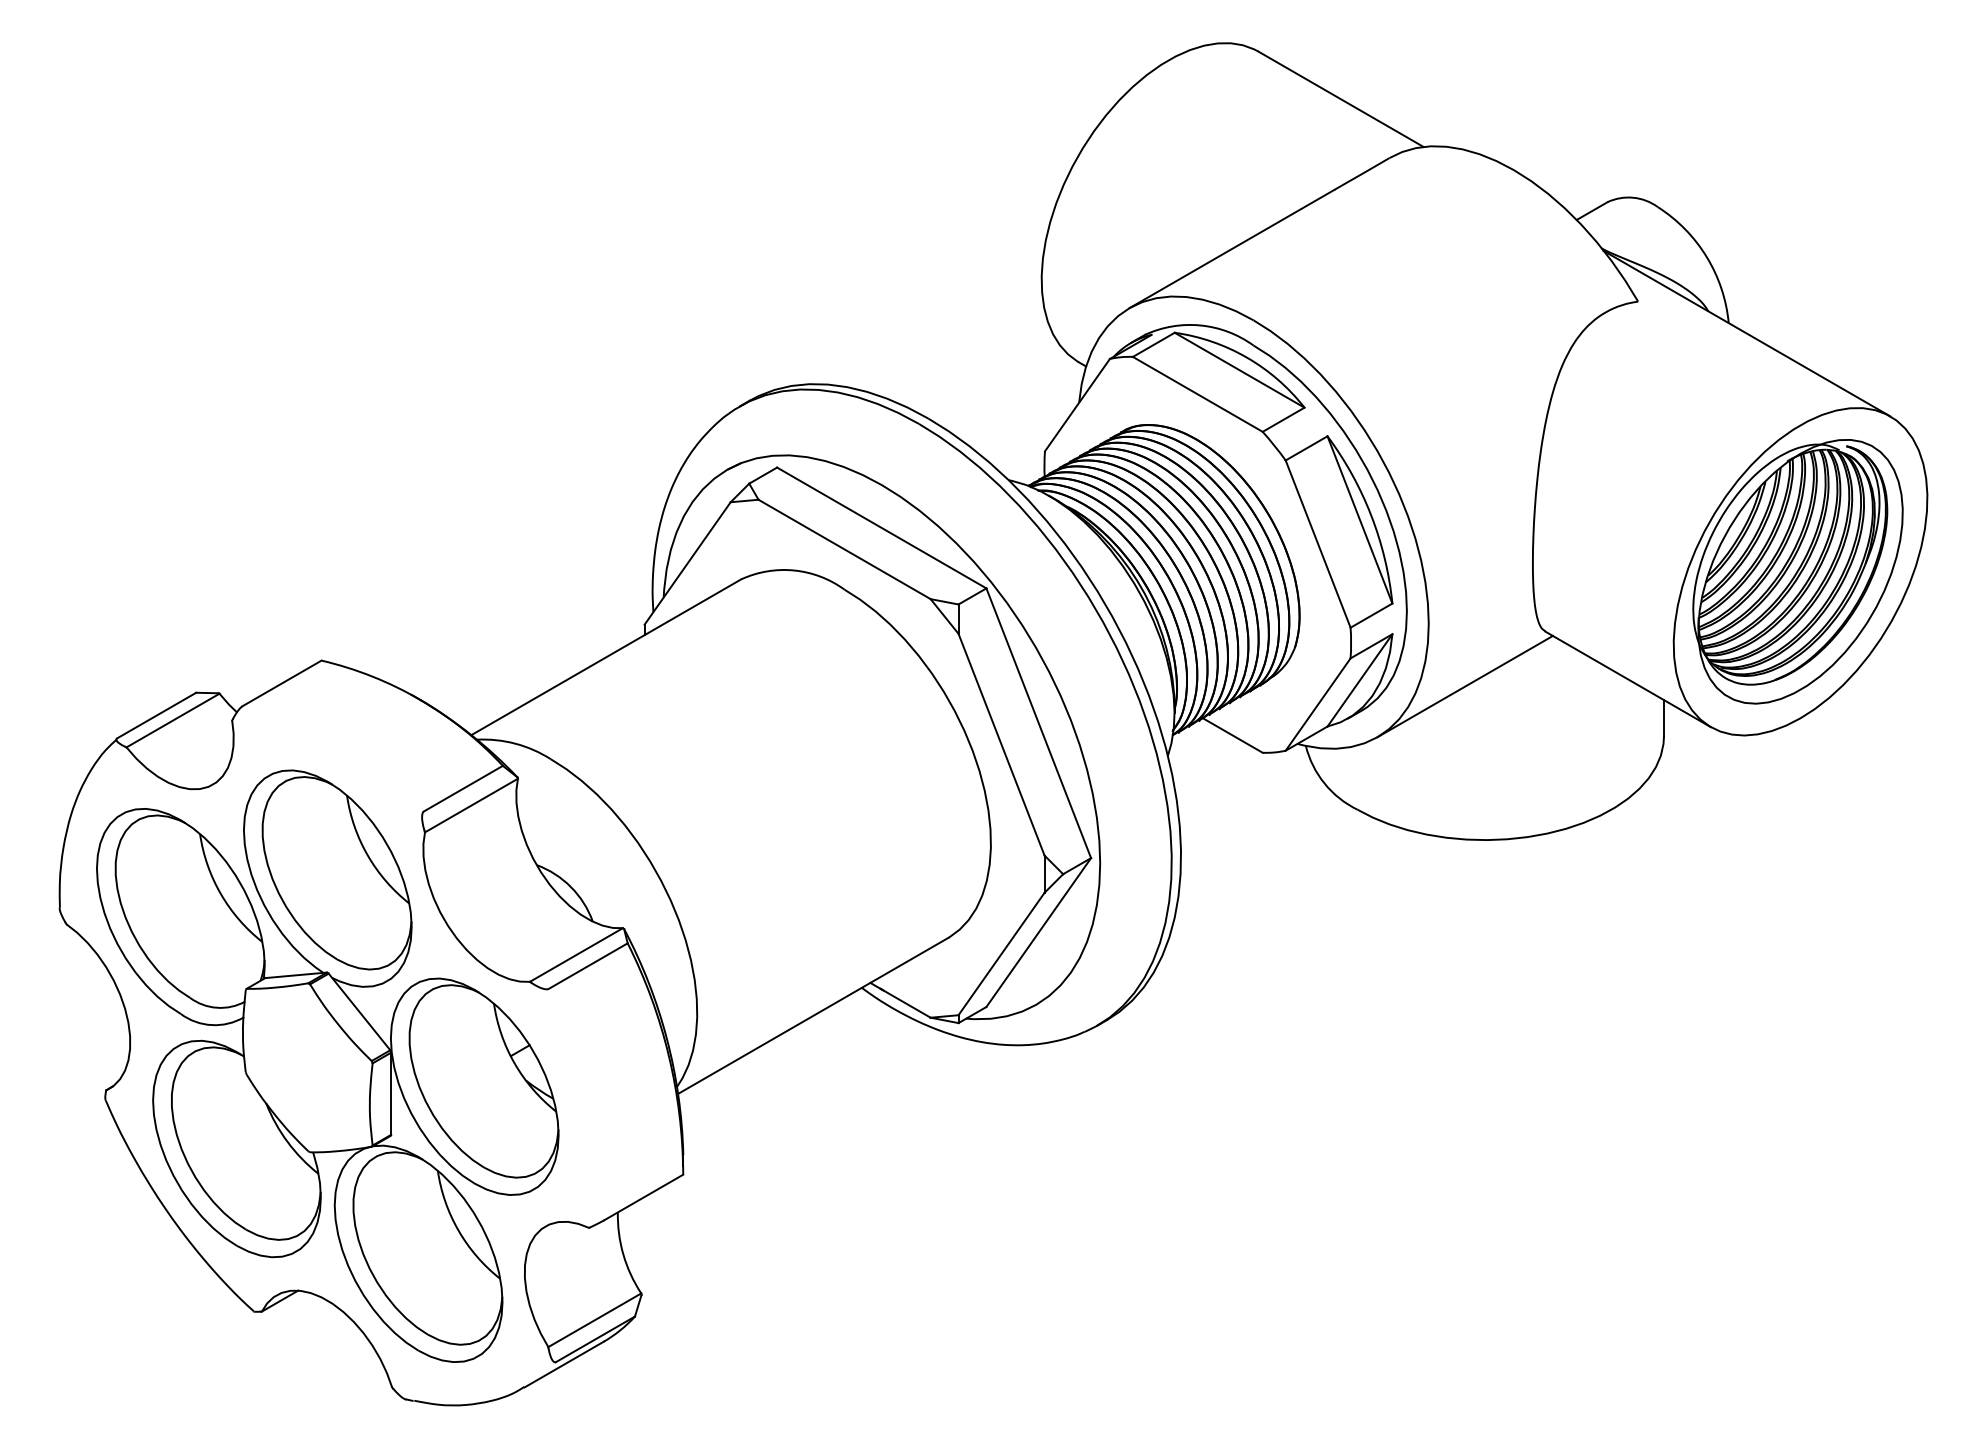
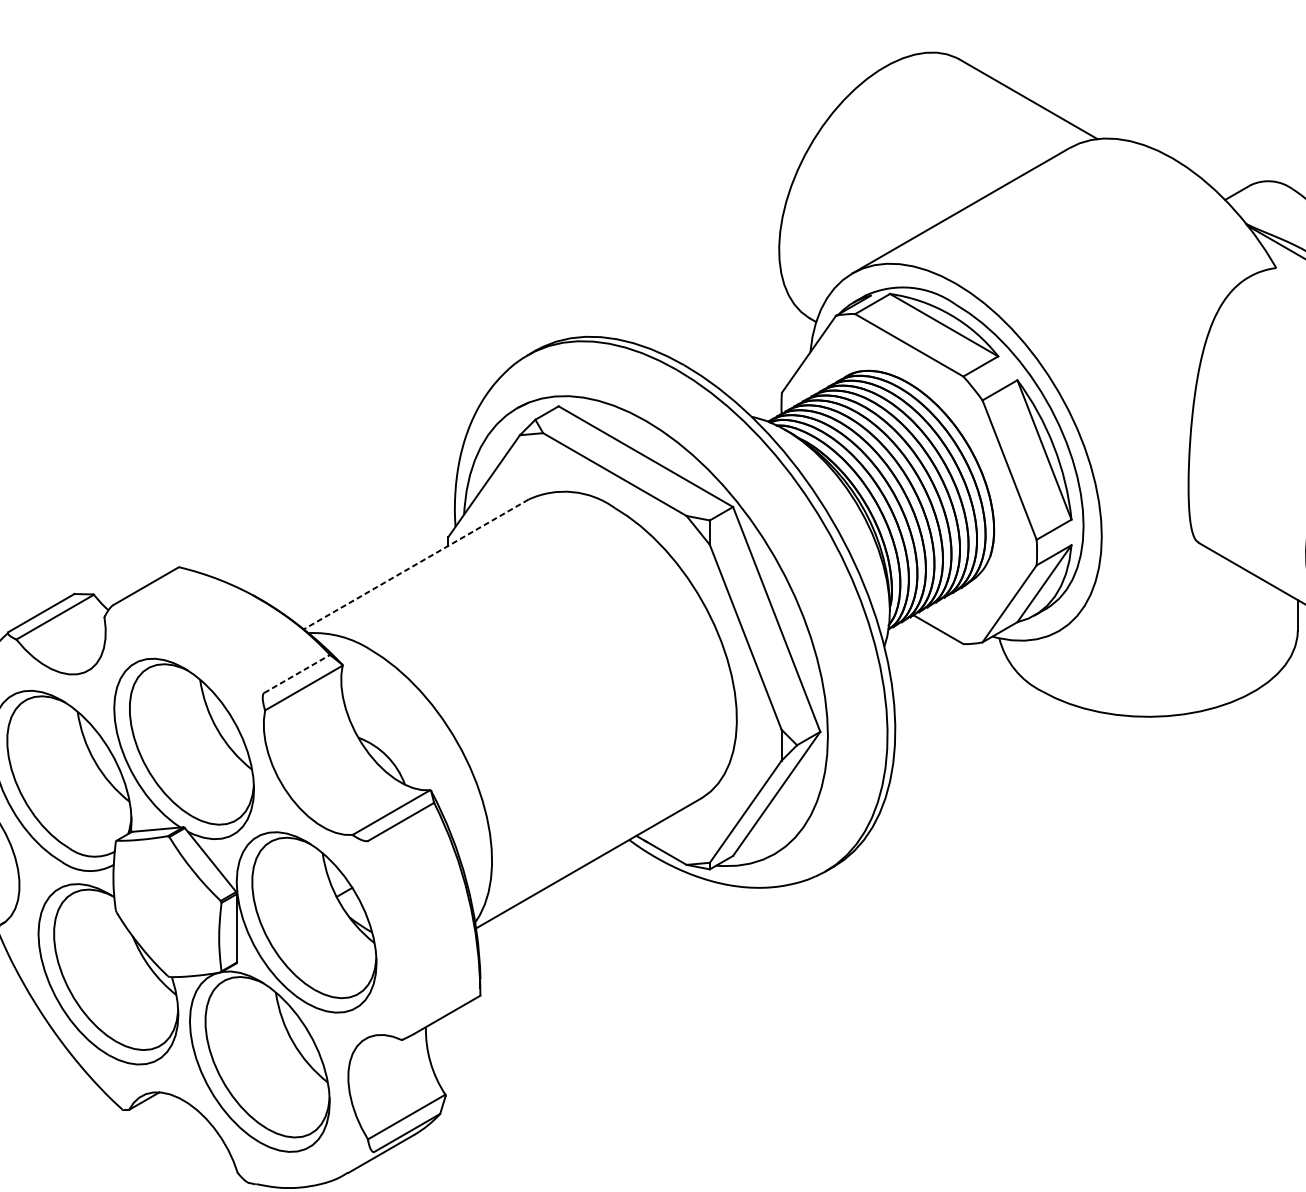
line: (606, 657) -> (416, 564), solid -> dashed
line: (1464, 686) -> (1131, 588), removed
line: (463, 788) -> (297, 673), solid -> dashed

